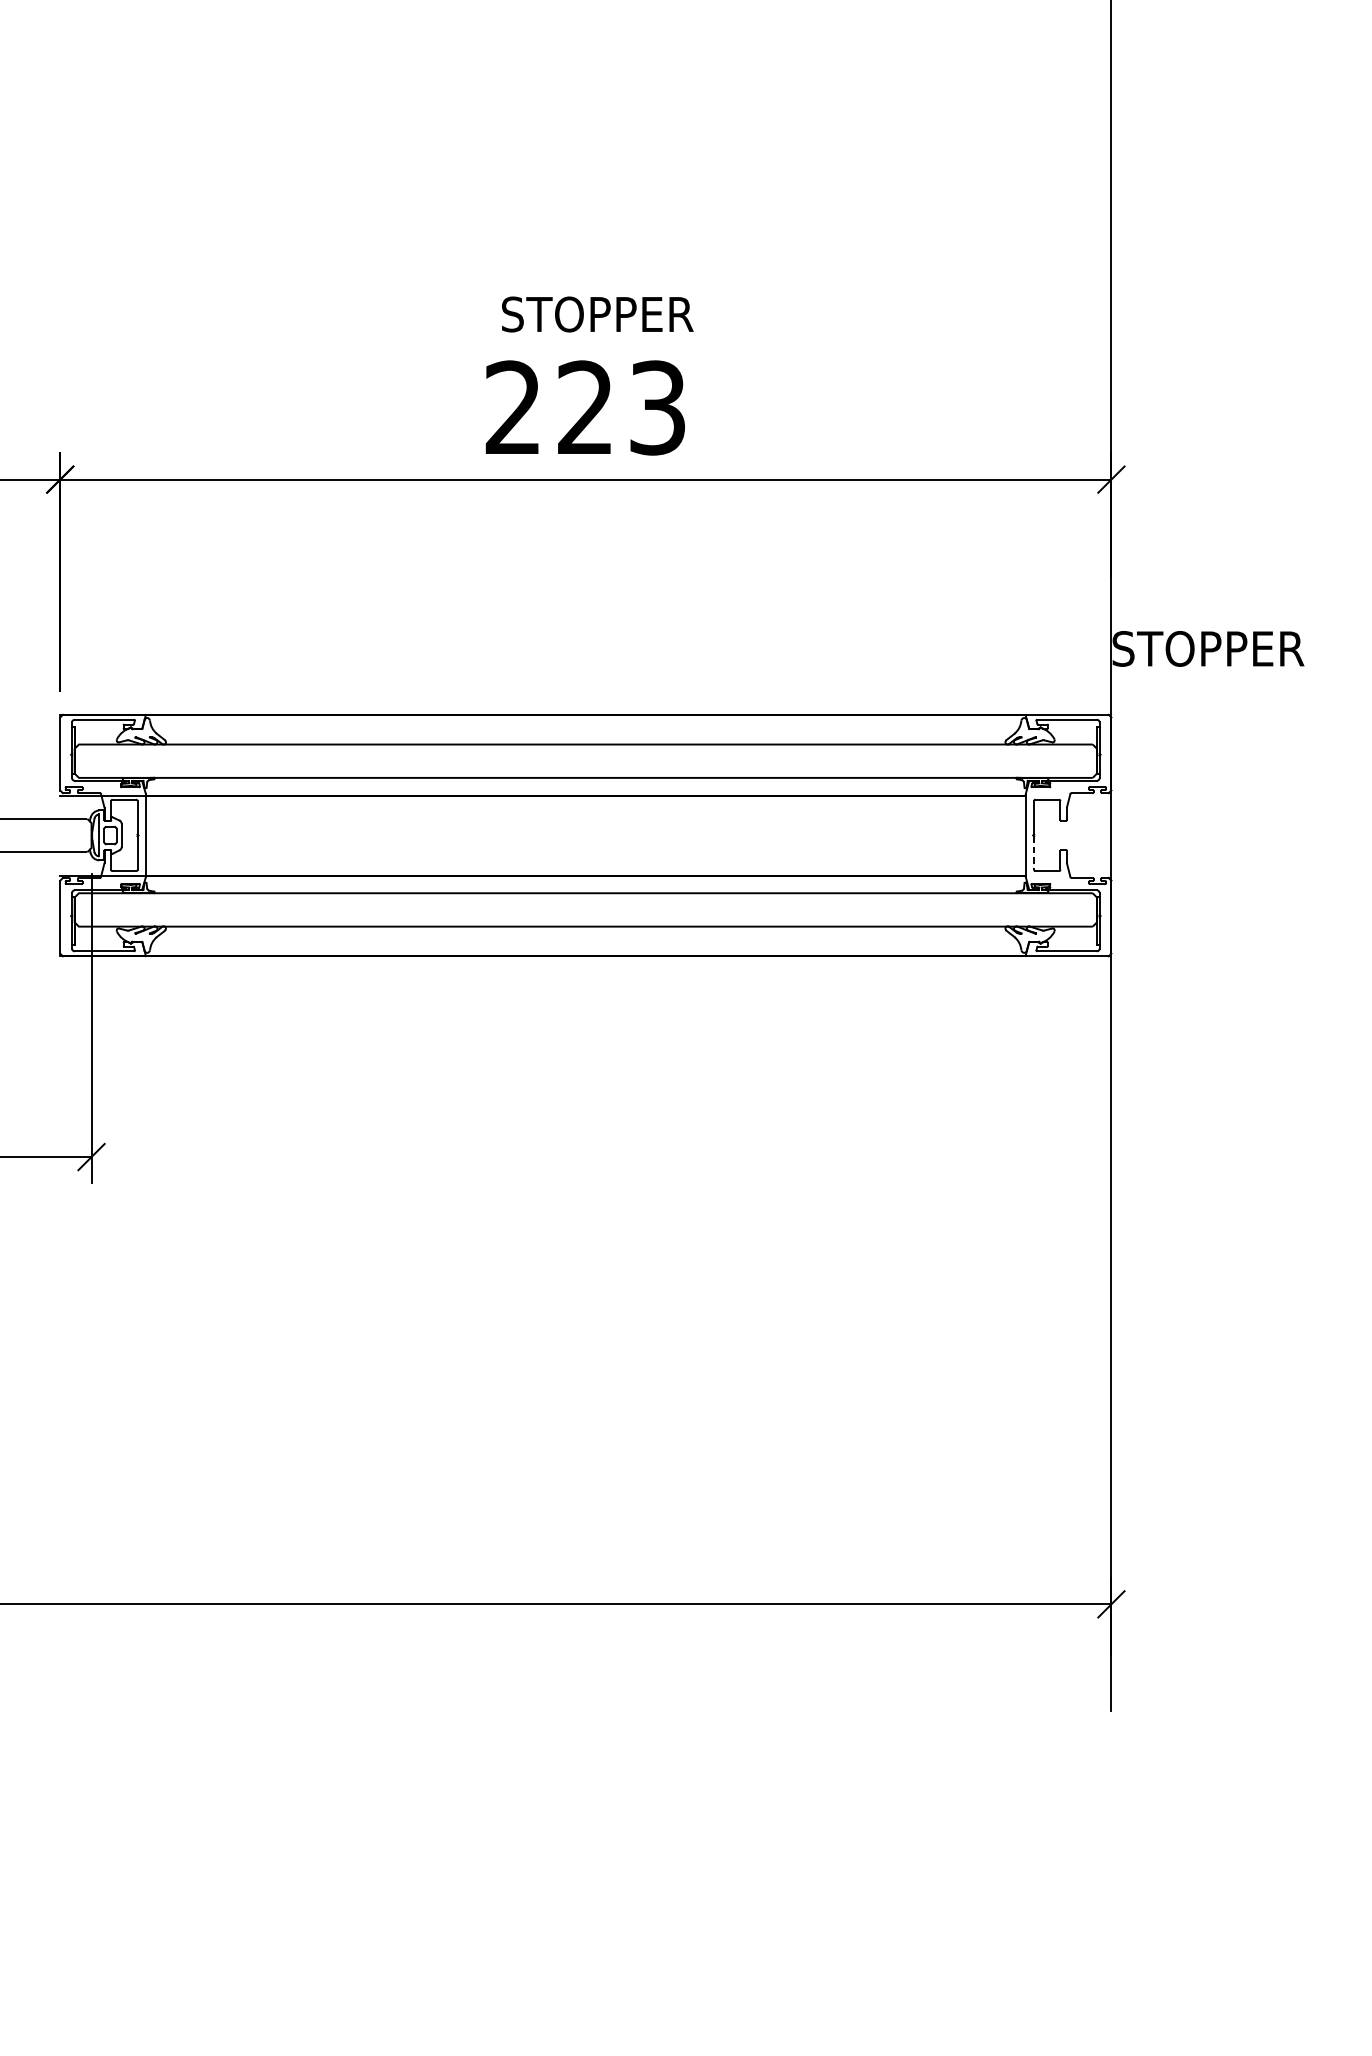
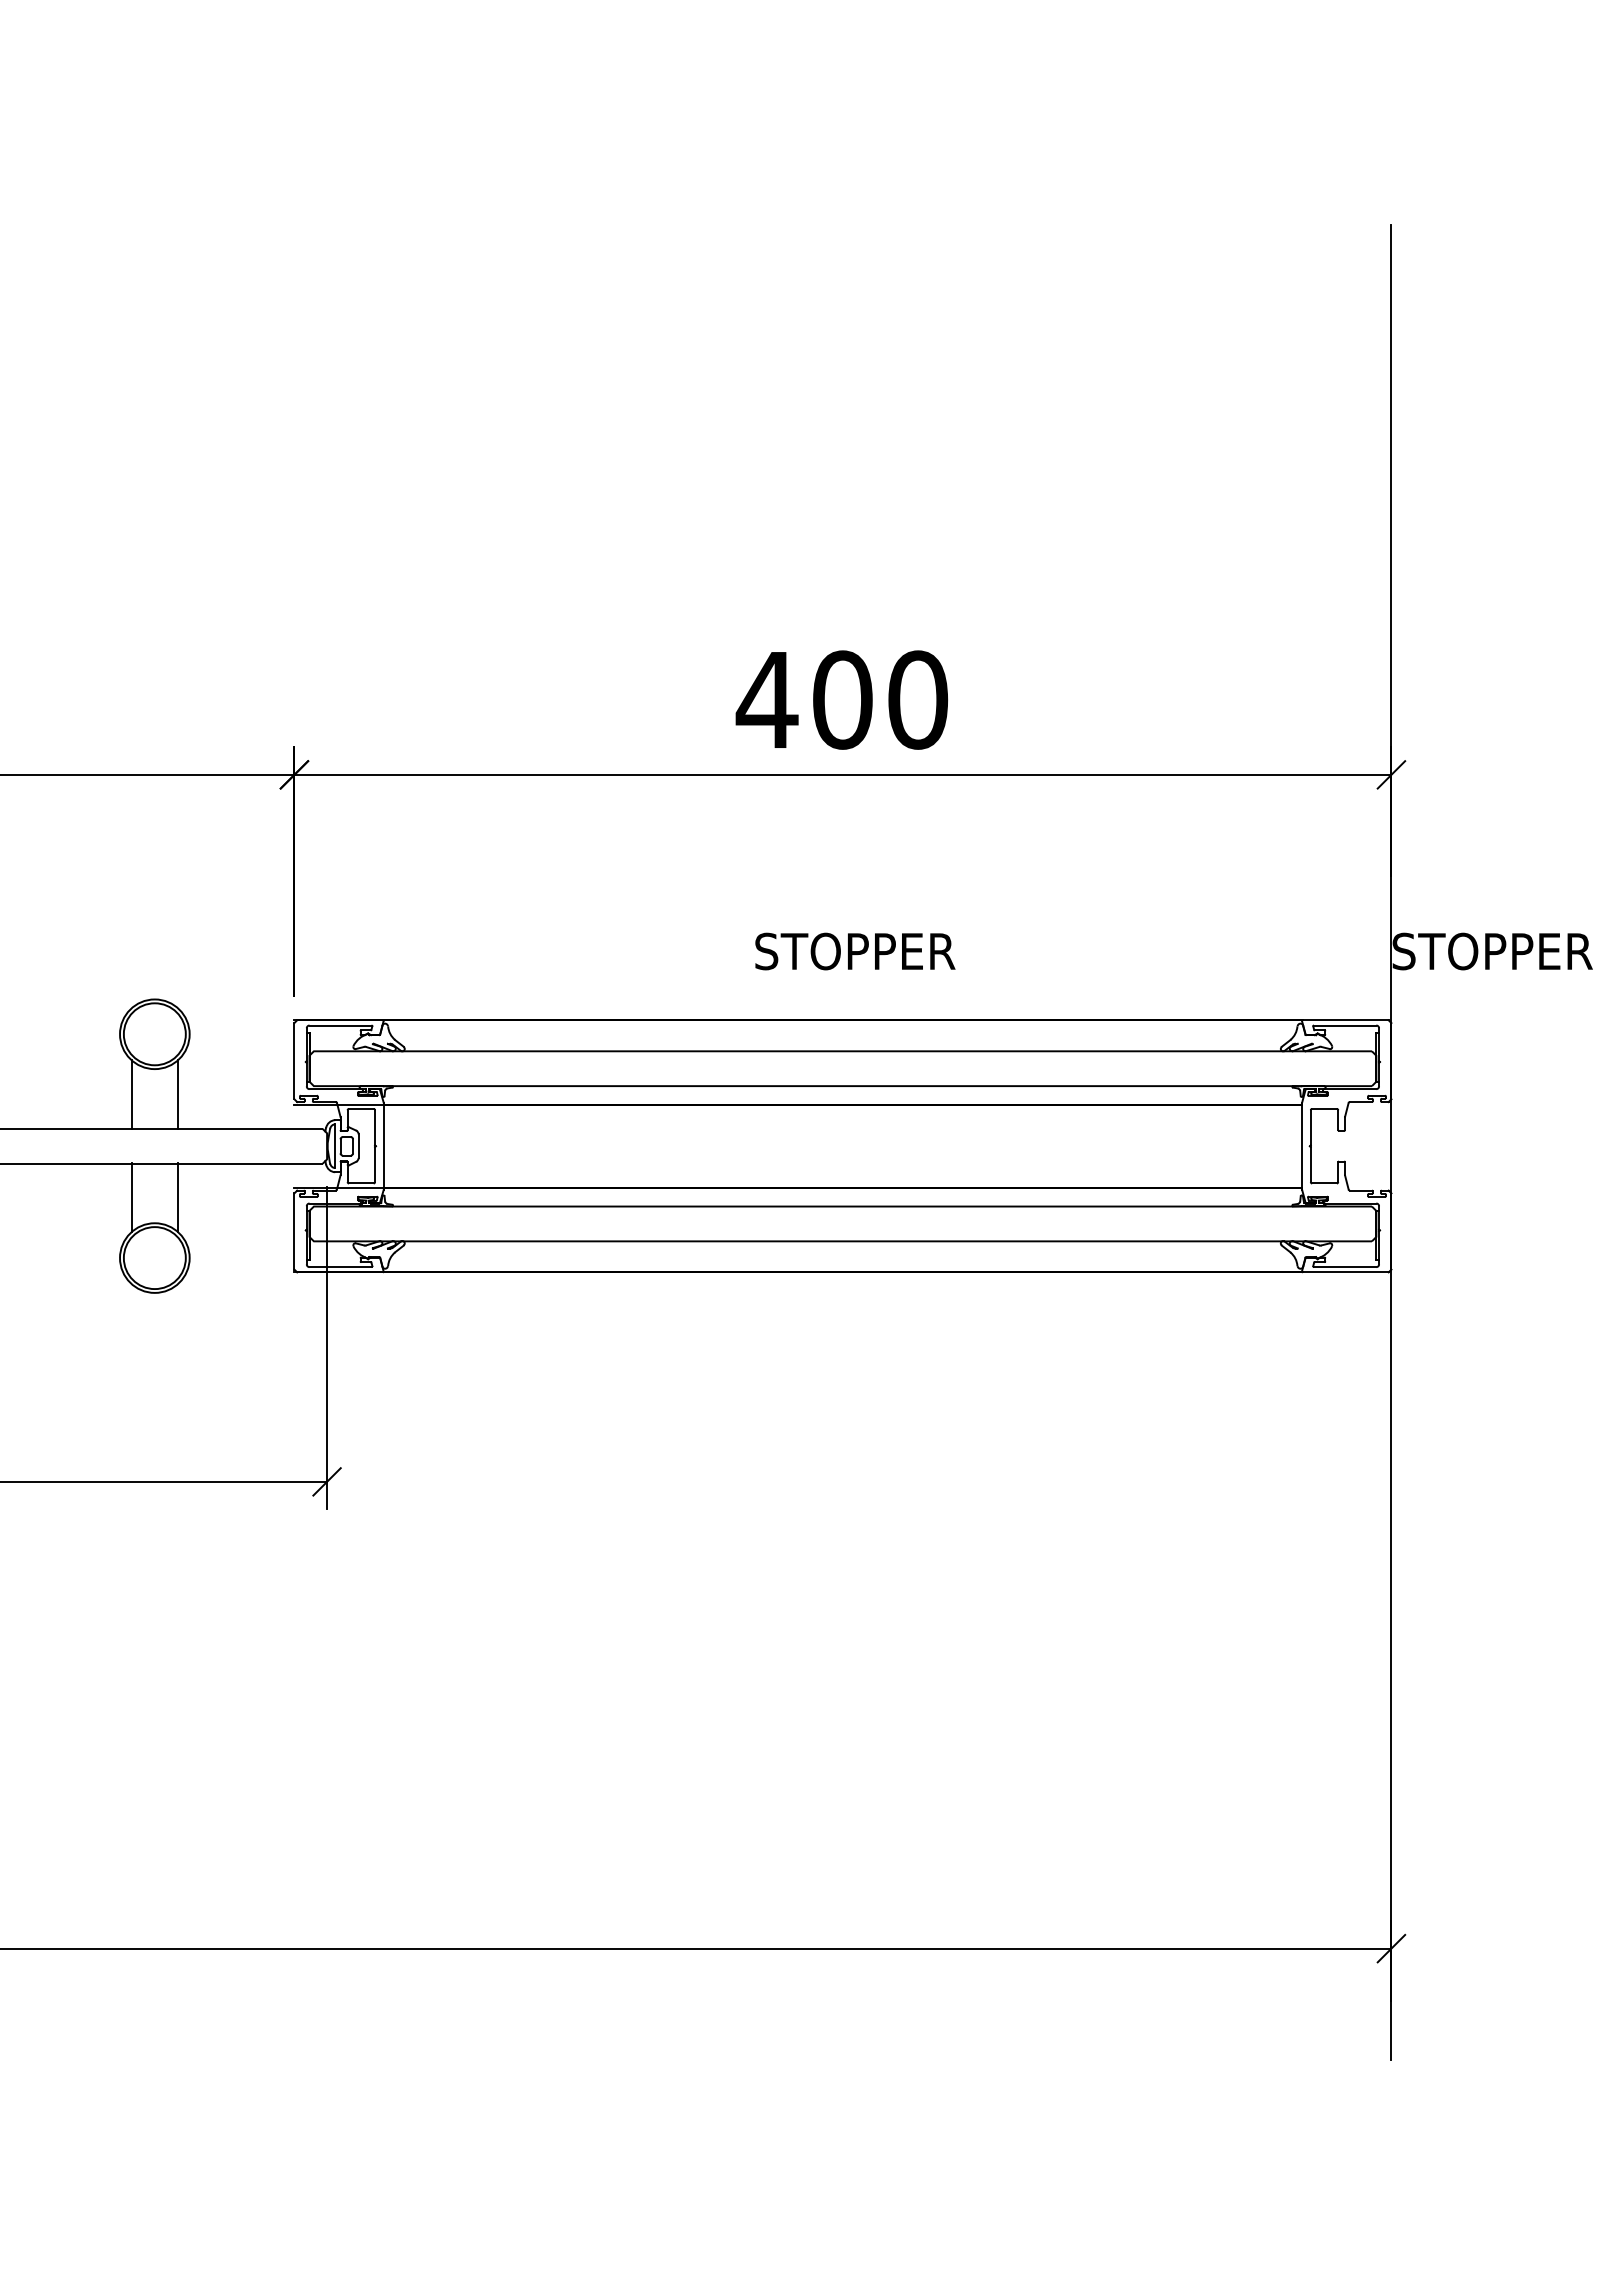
text: (597, 314) -> (855, 951), moved
text: (584, 407) -> (841, 699), 223 -> 400
line: (1033, 852) -> (1310, 1164), dashed -> solid

